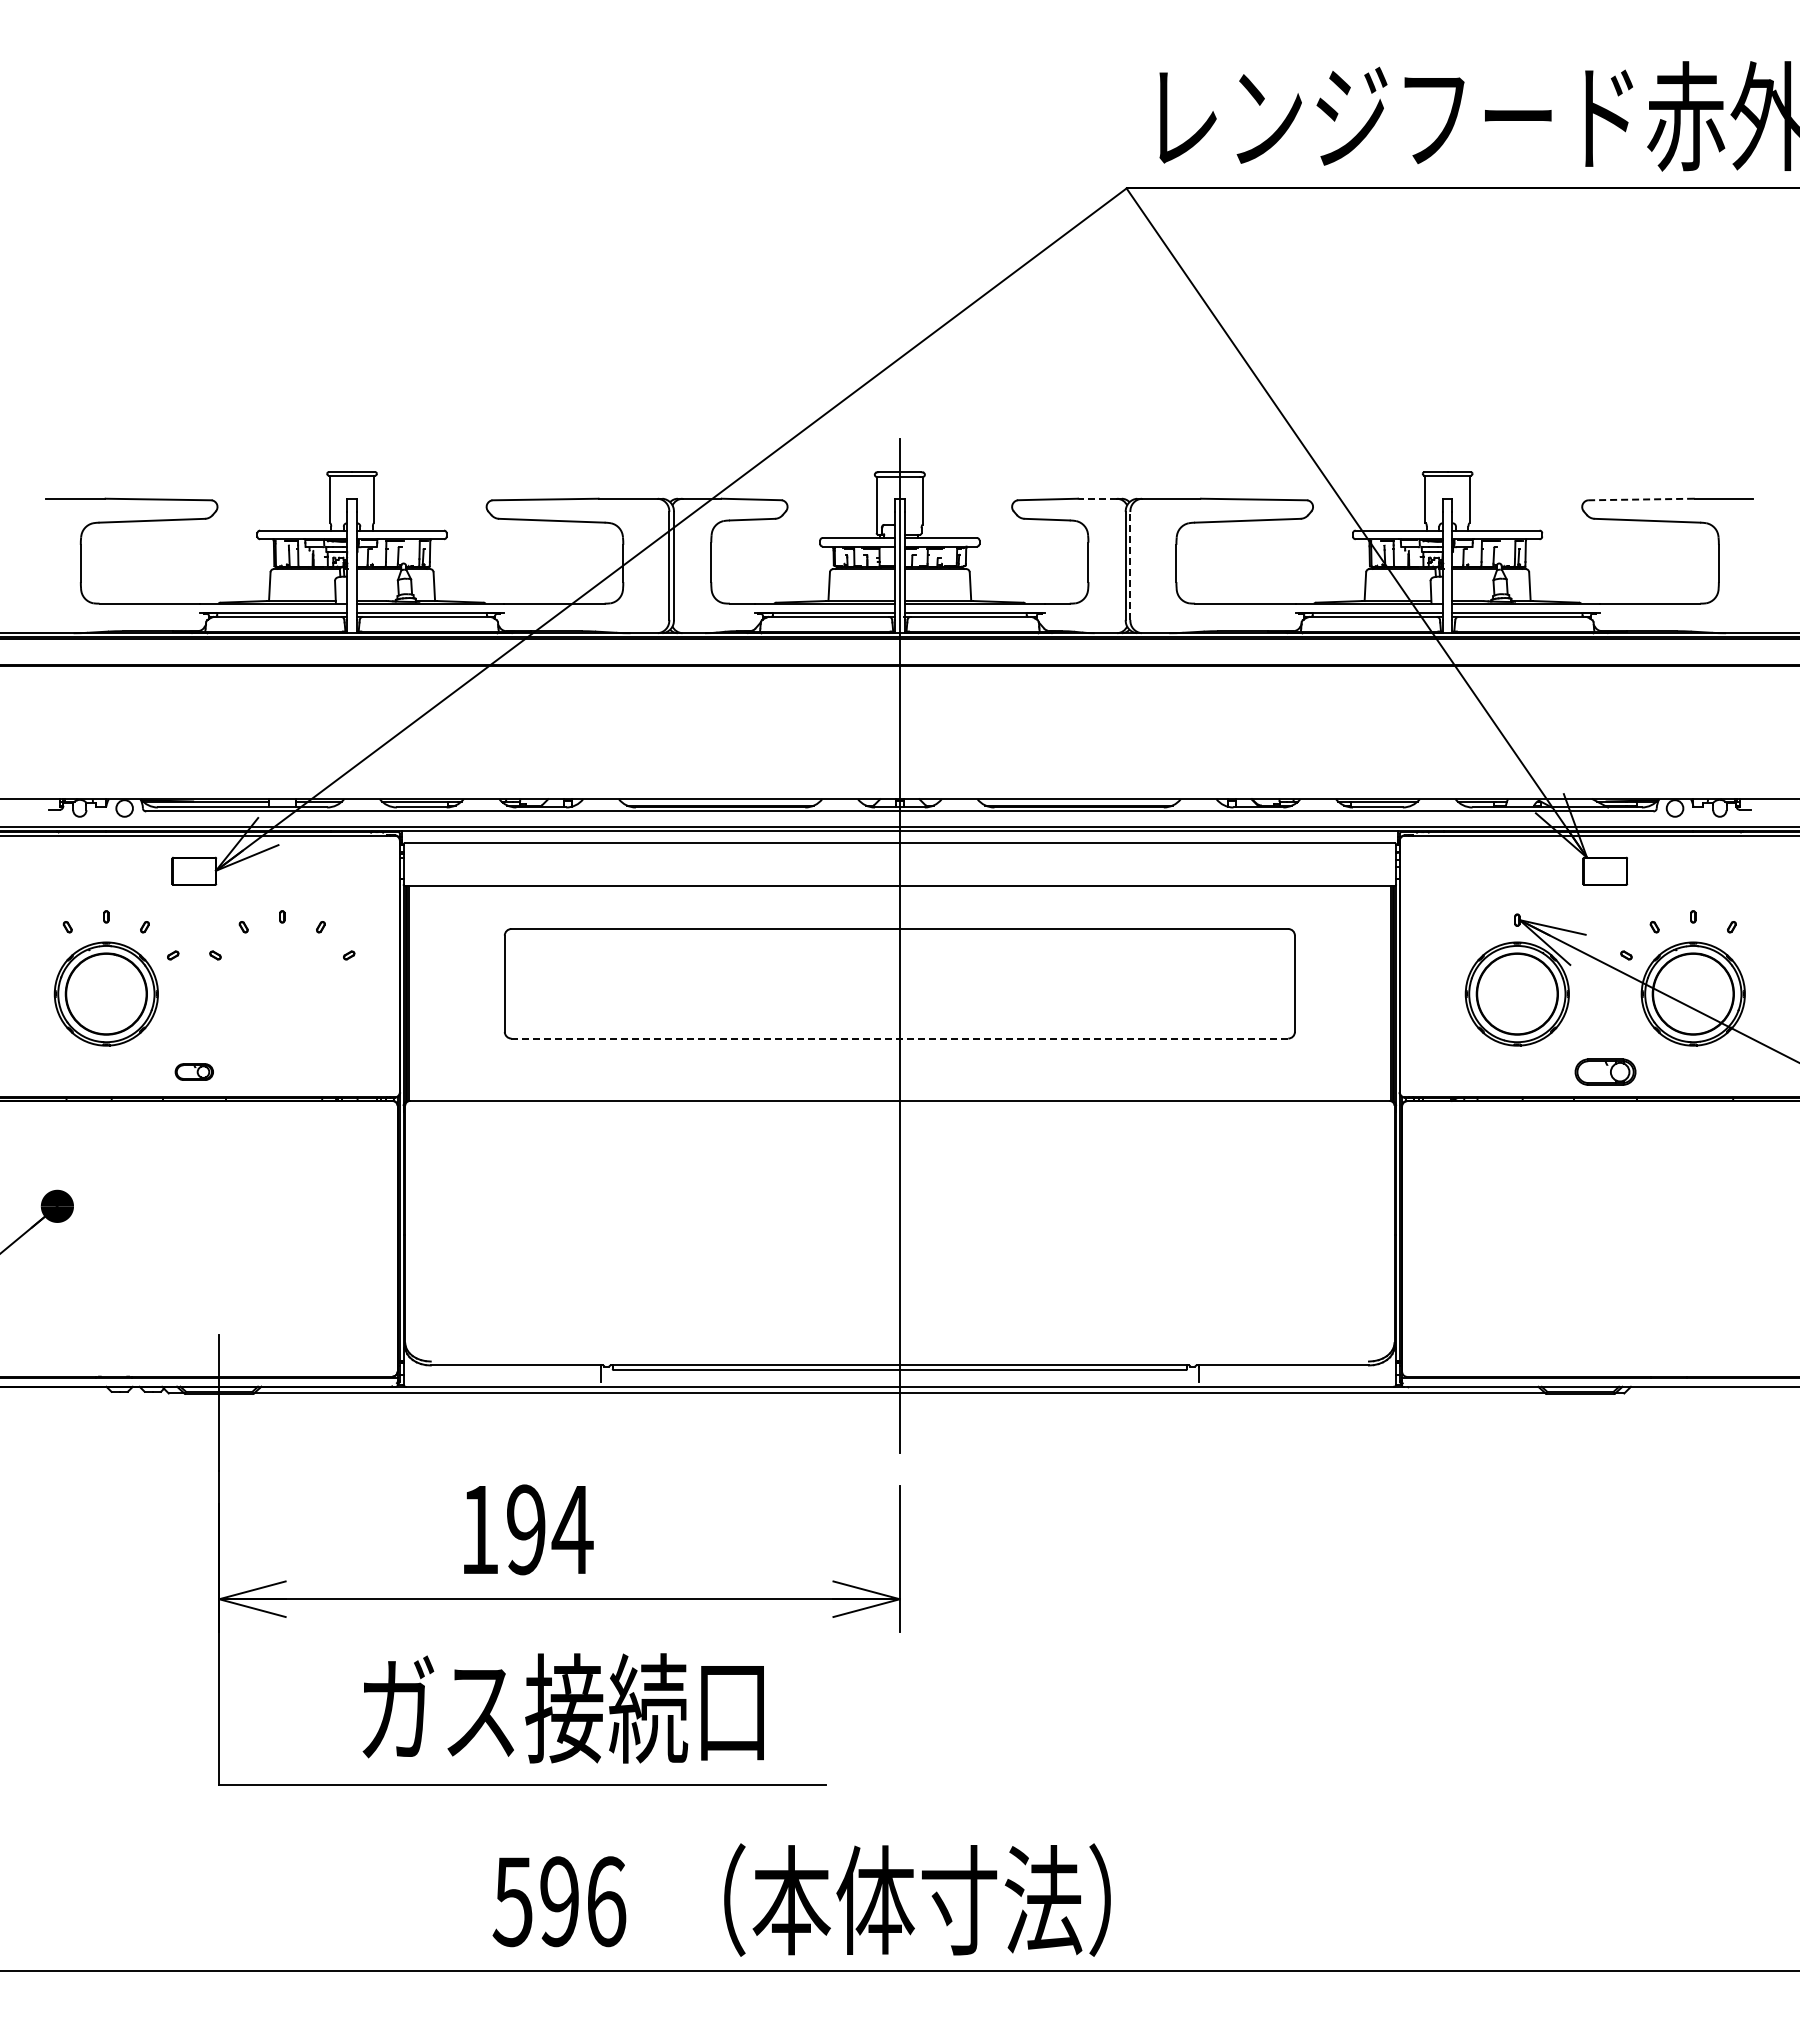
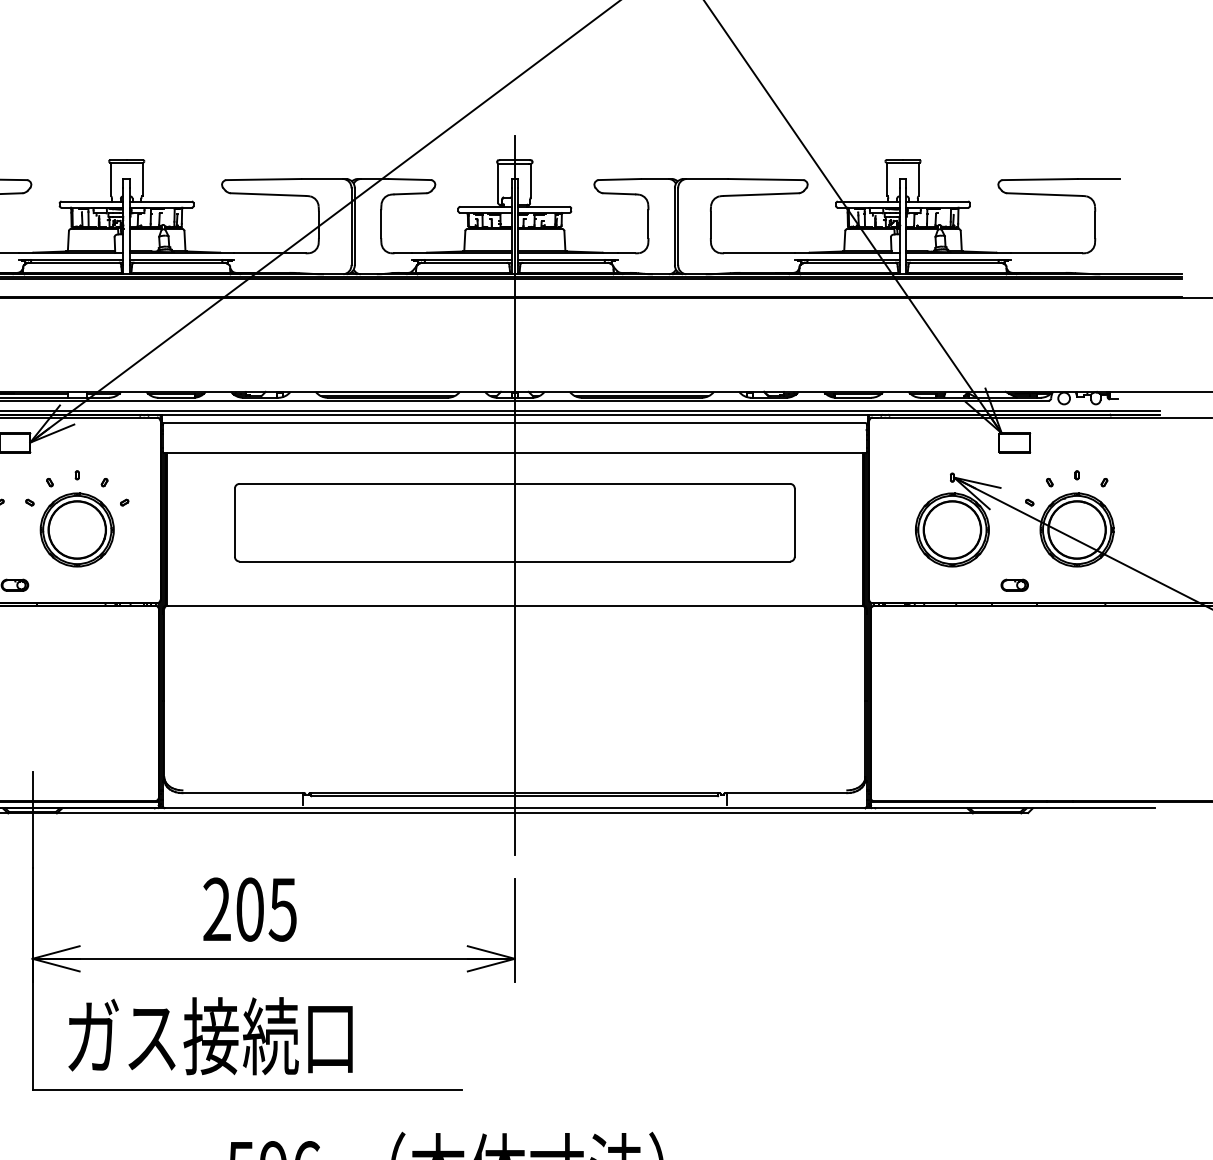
line: (1097, 498) -> (654, 178), dashed -> solid
line: (1640, 499) -> (1039, 179), dashed -> solid
line: (1130, 565) -> (678, 226), dashed -> solid
part: (281, 993) -> (76, 529), added
line: (900, 1038) -> (515, 561), dashed -> solid
part: (1604, 1071) -> (1014, 584), size x0.62
text: (526, 1529) -> (250, 909), 194 -> 205
text: (562, 1708) -> (209, 1036), moved

